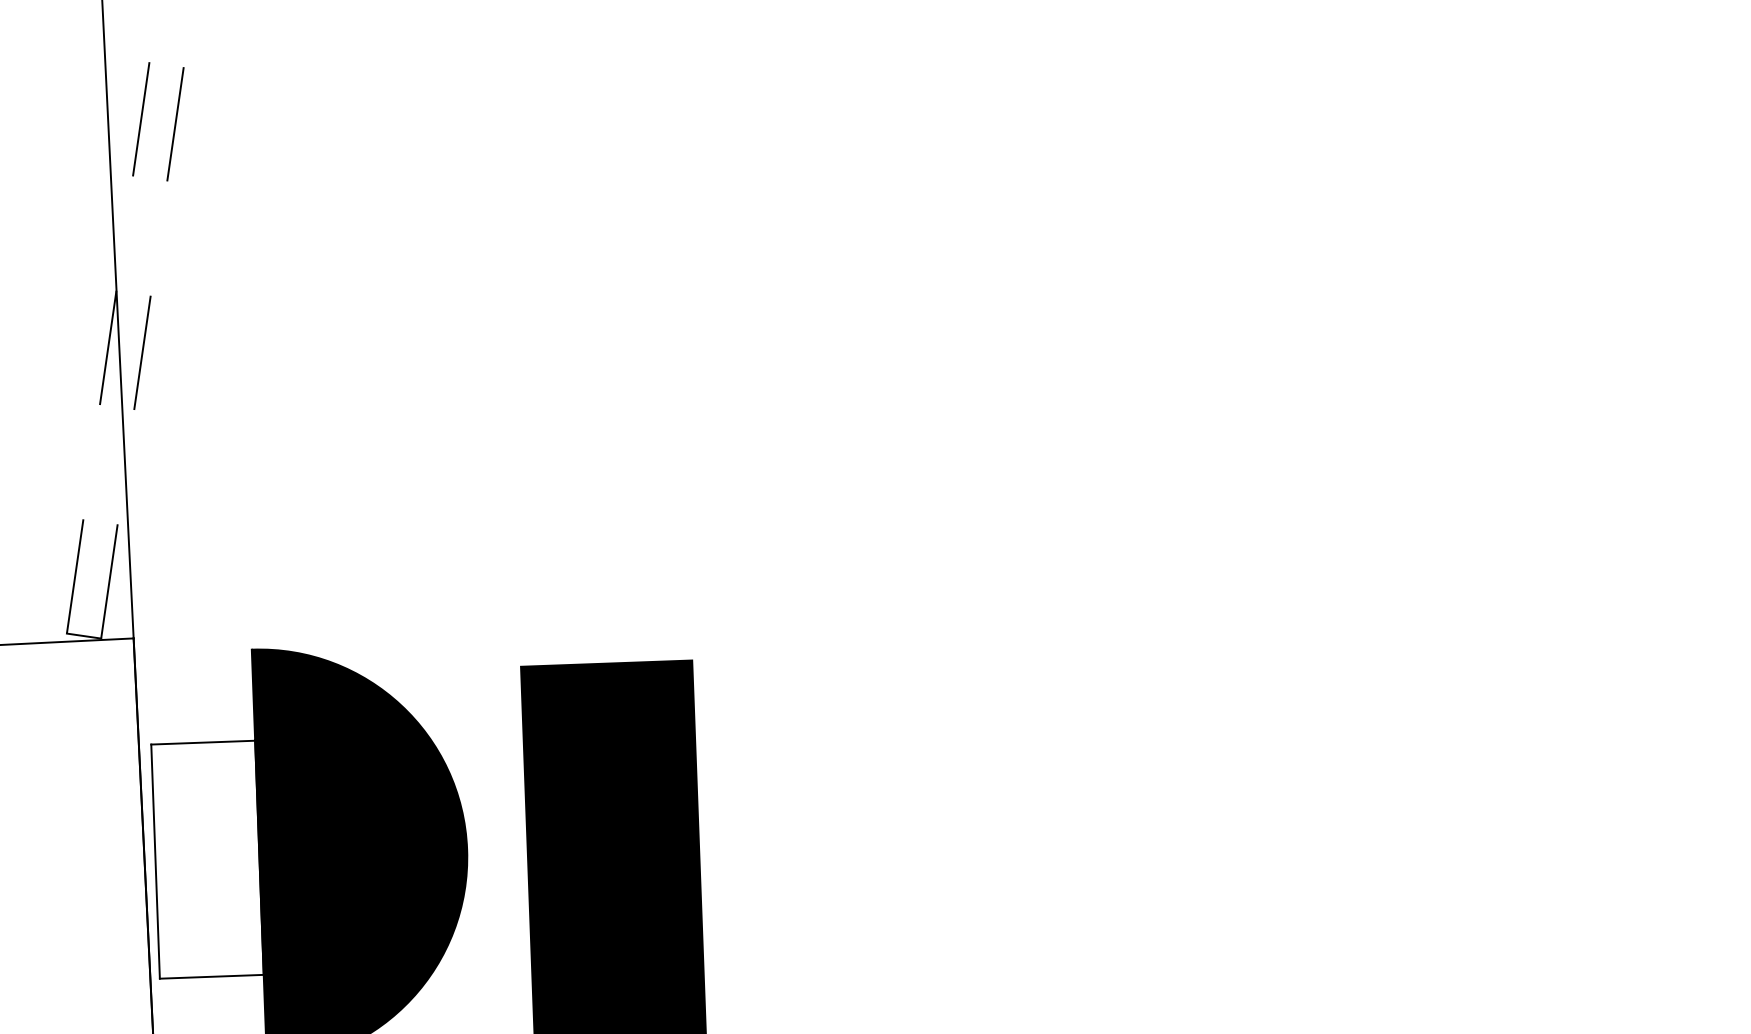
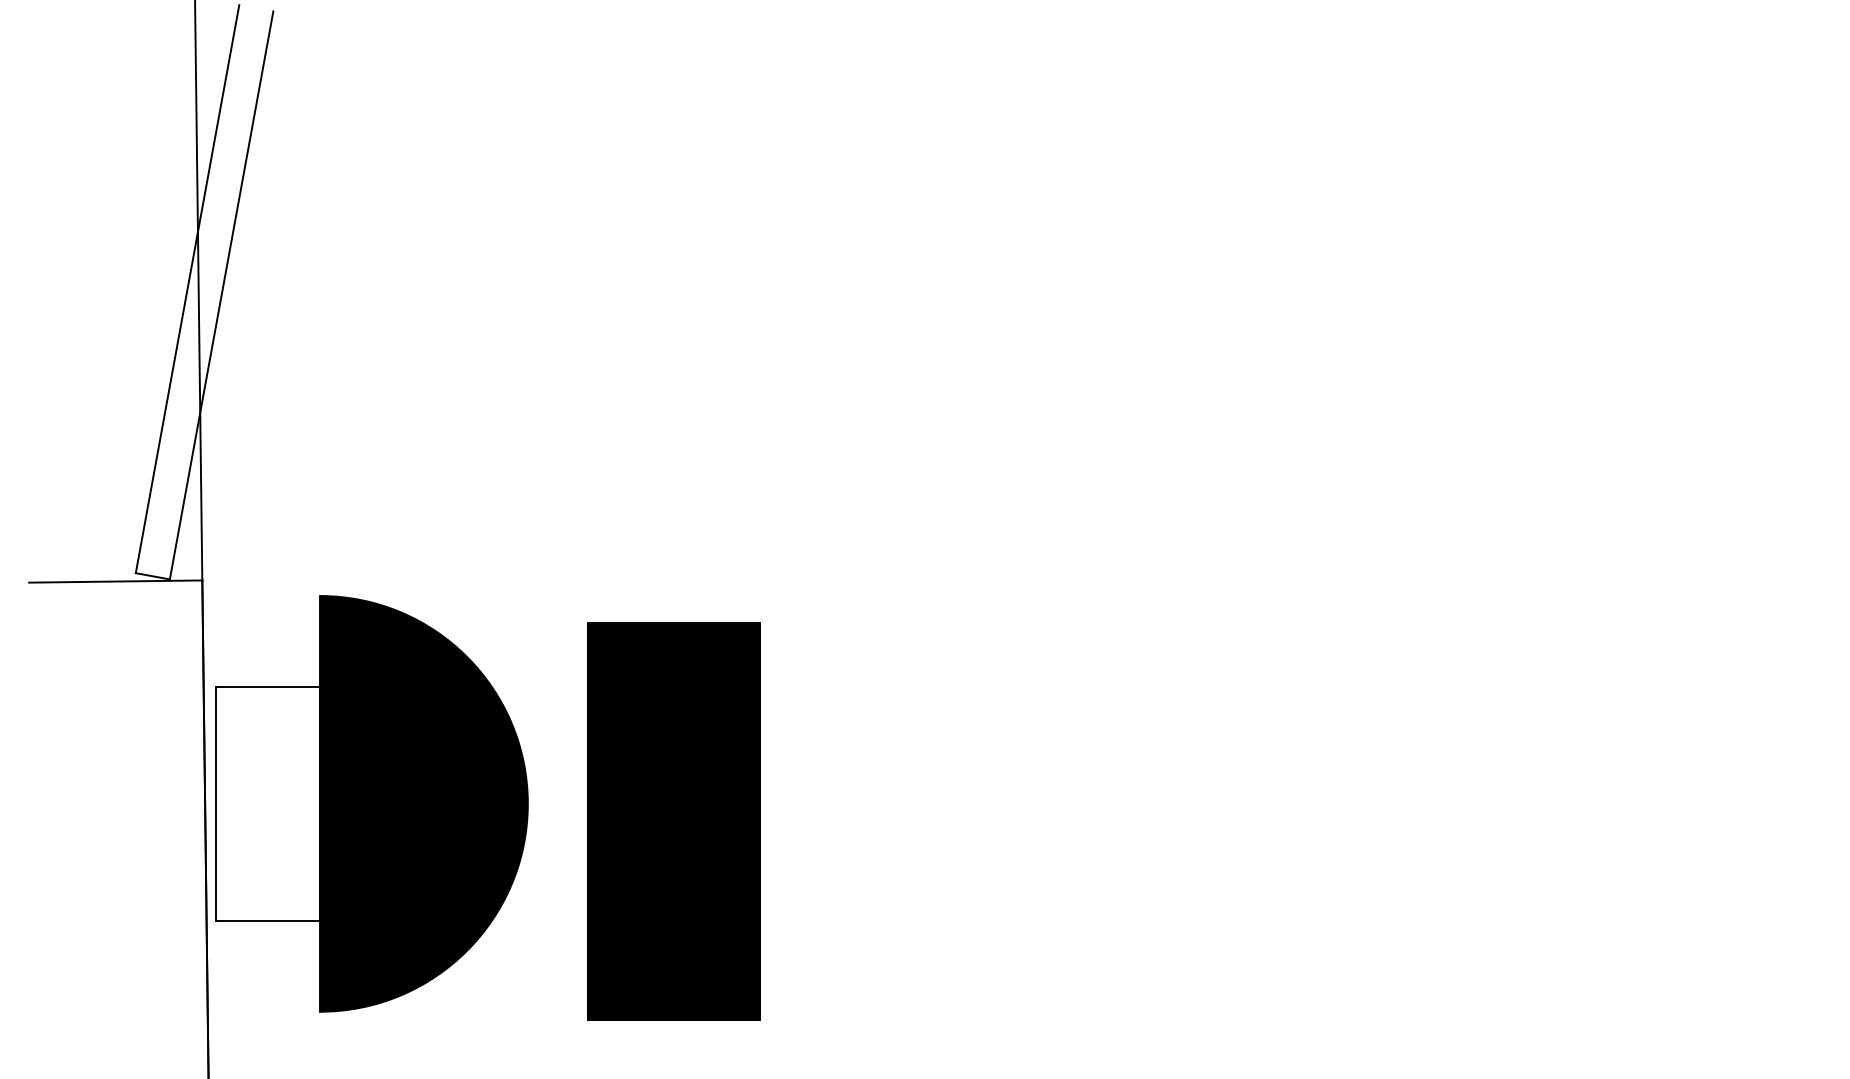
line: (108, 348) -> (187, 289), dashed -> solid
line: (142, 352) -> (221, 295), dashed -> solid

